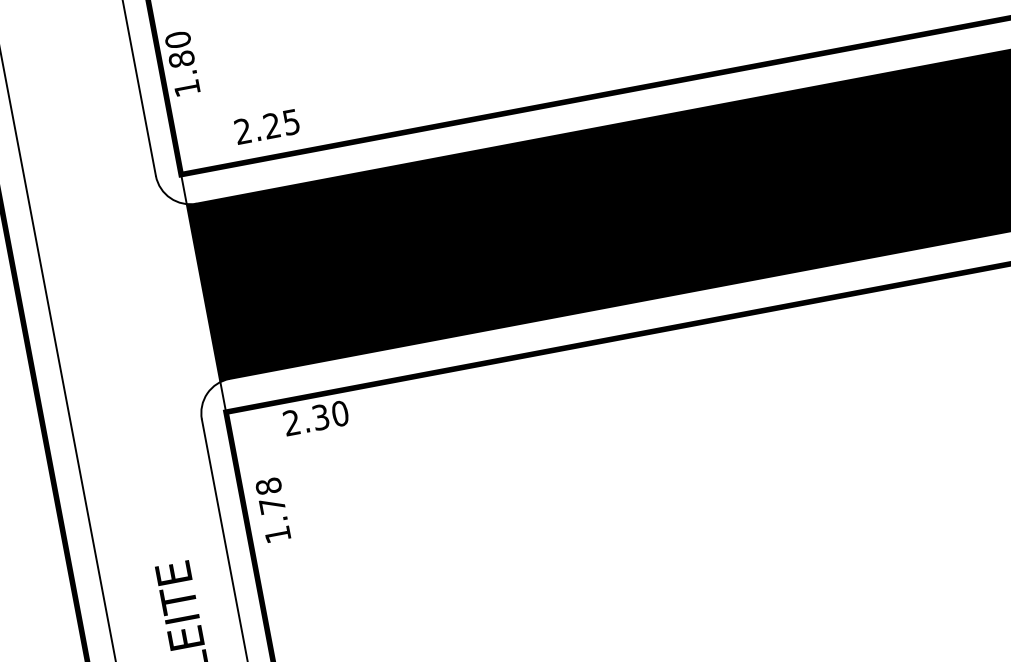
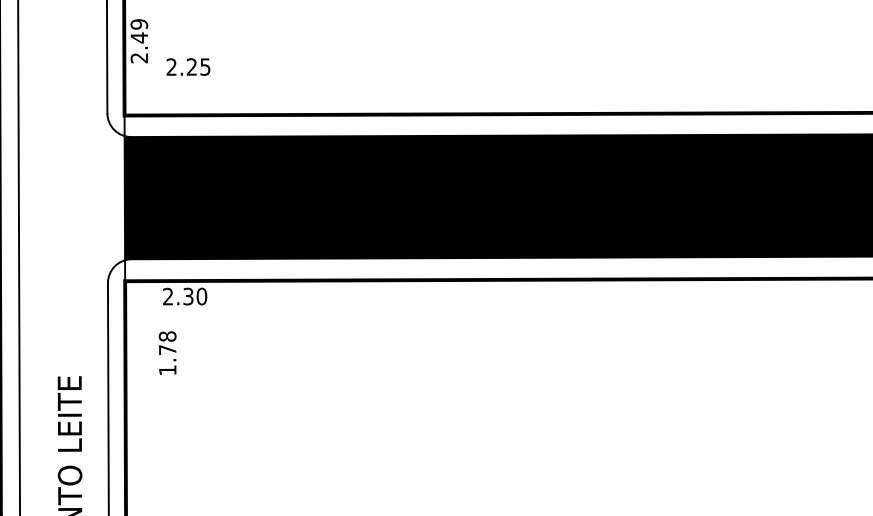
text: (182, 64) -> (139, 41), 1.80 -> 2.49
text: (267, 125) -> (188, 66), moved
text: (272, 509) -> (167, 352), moved

